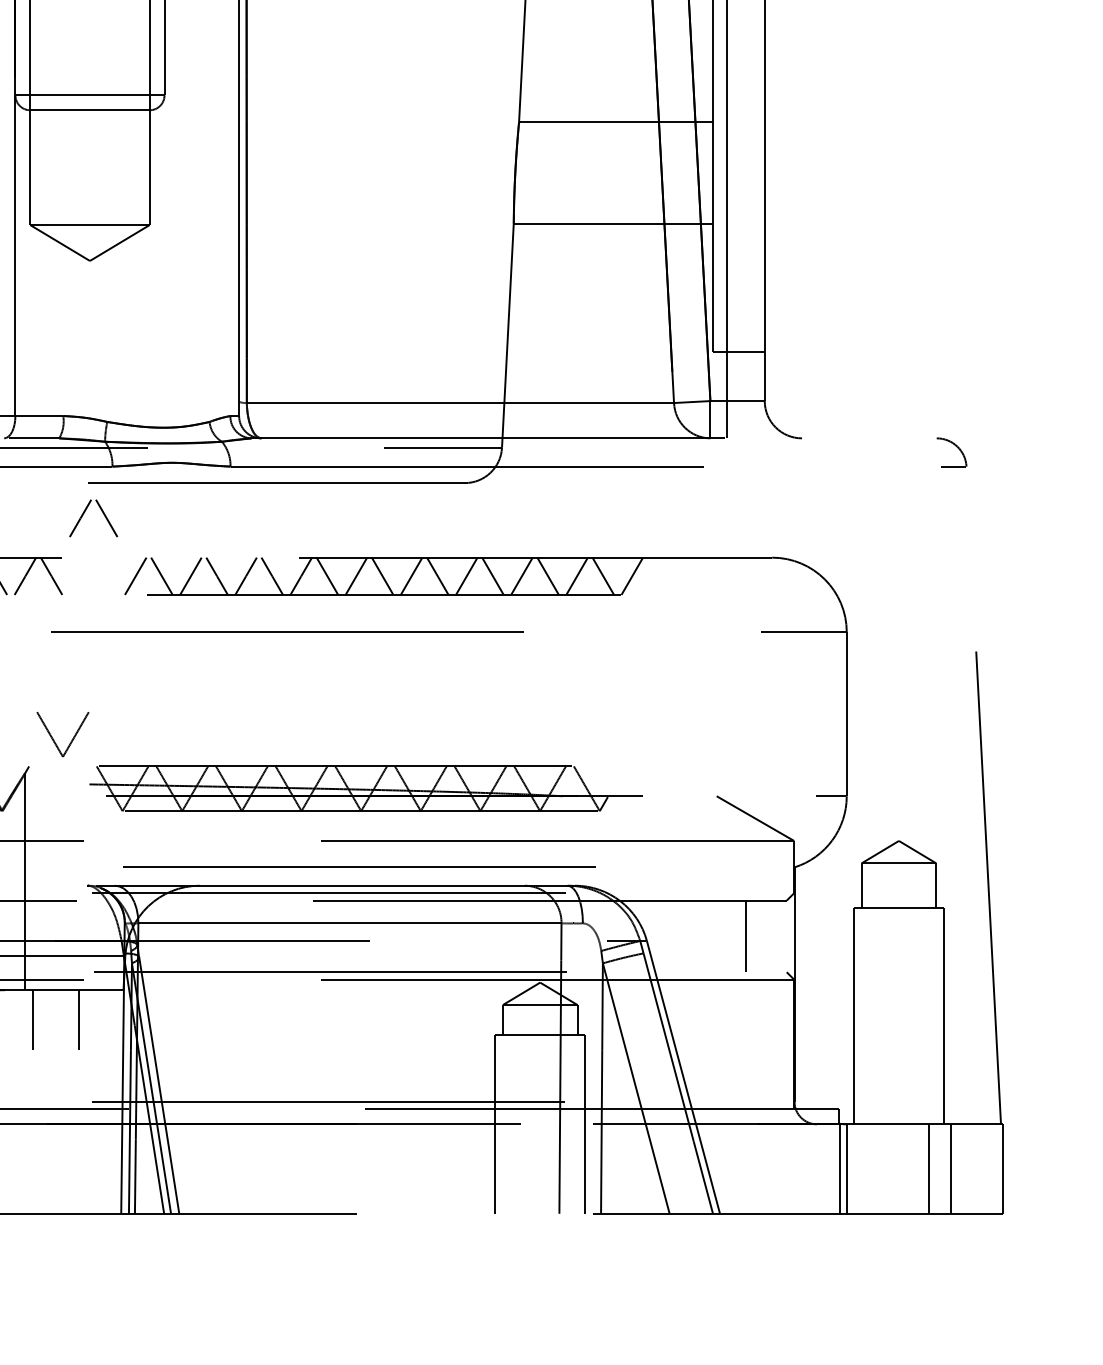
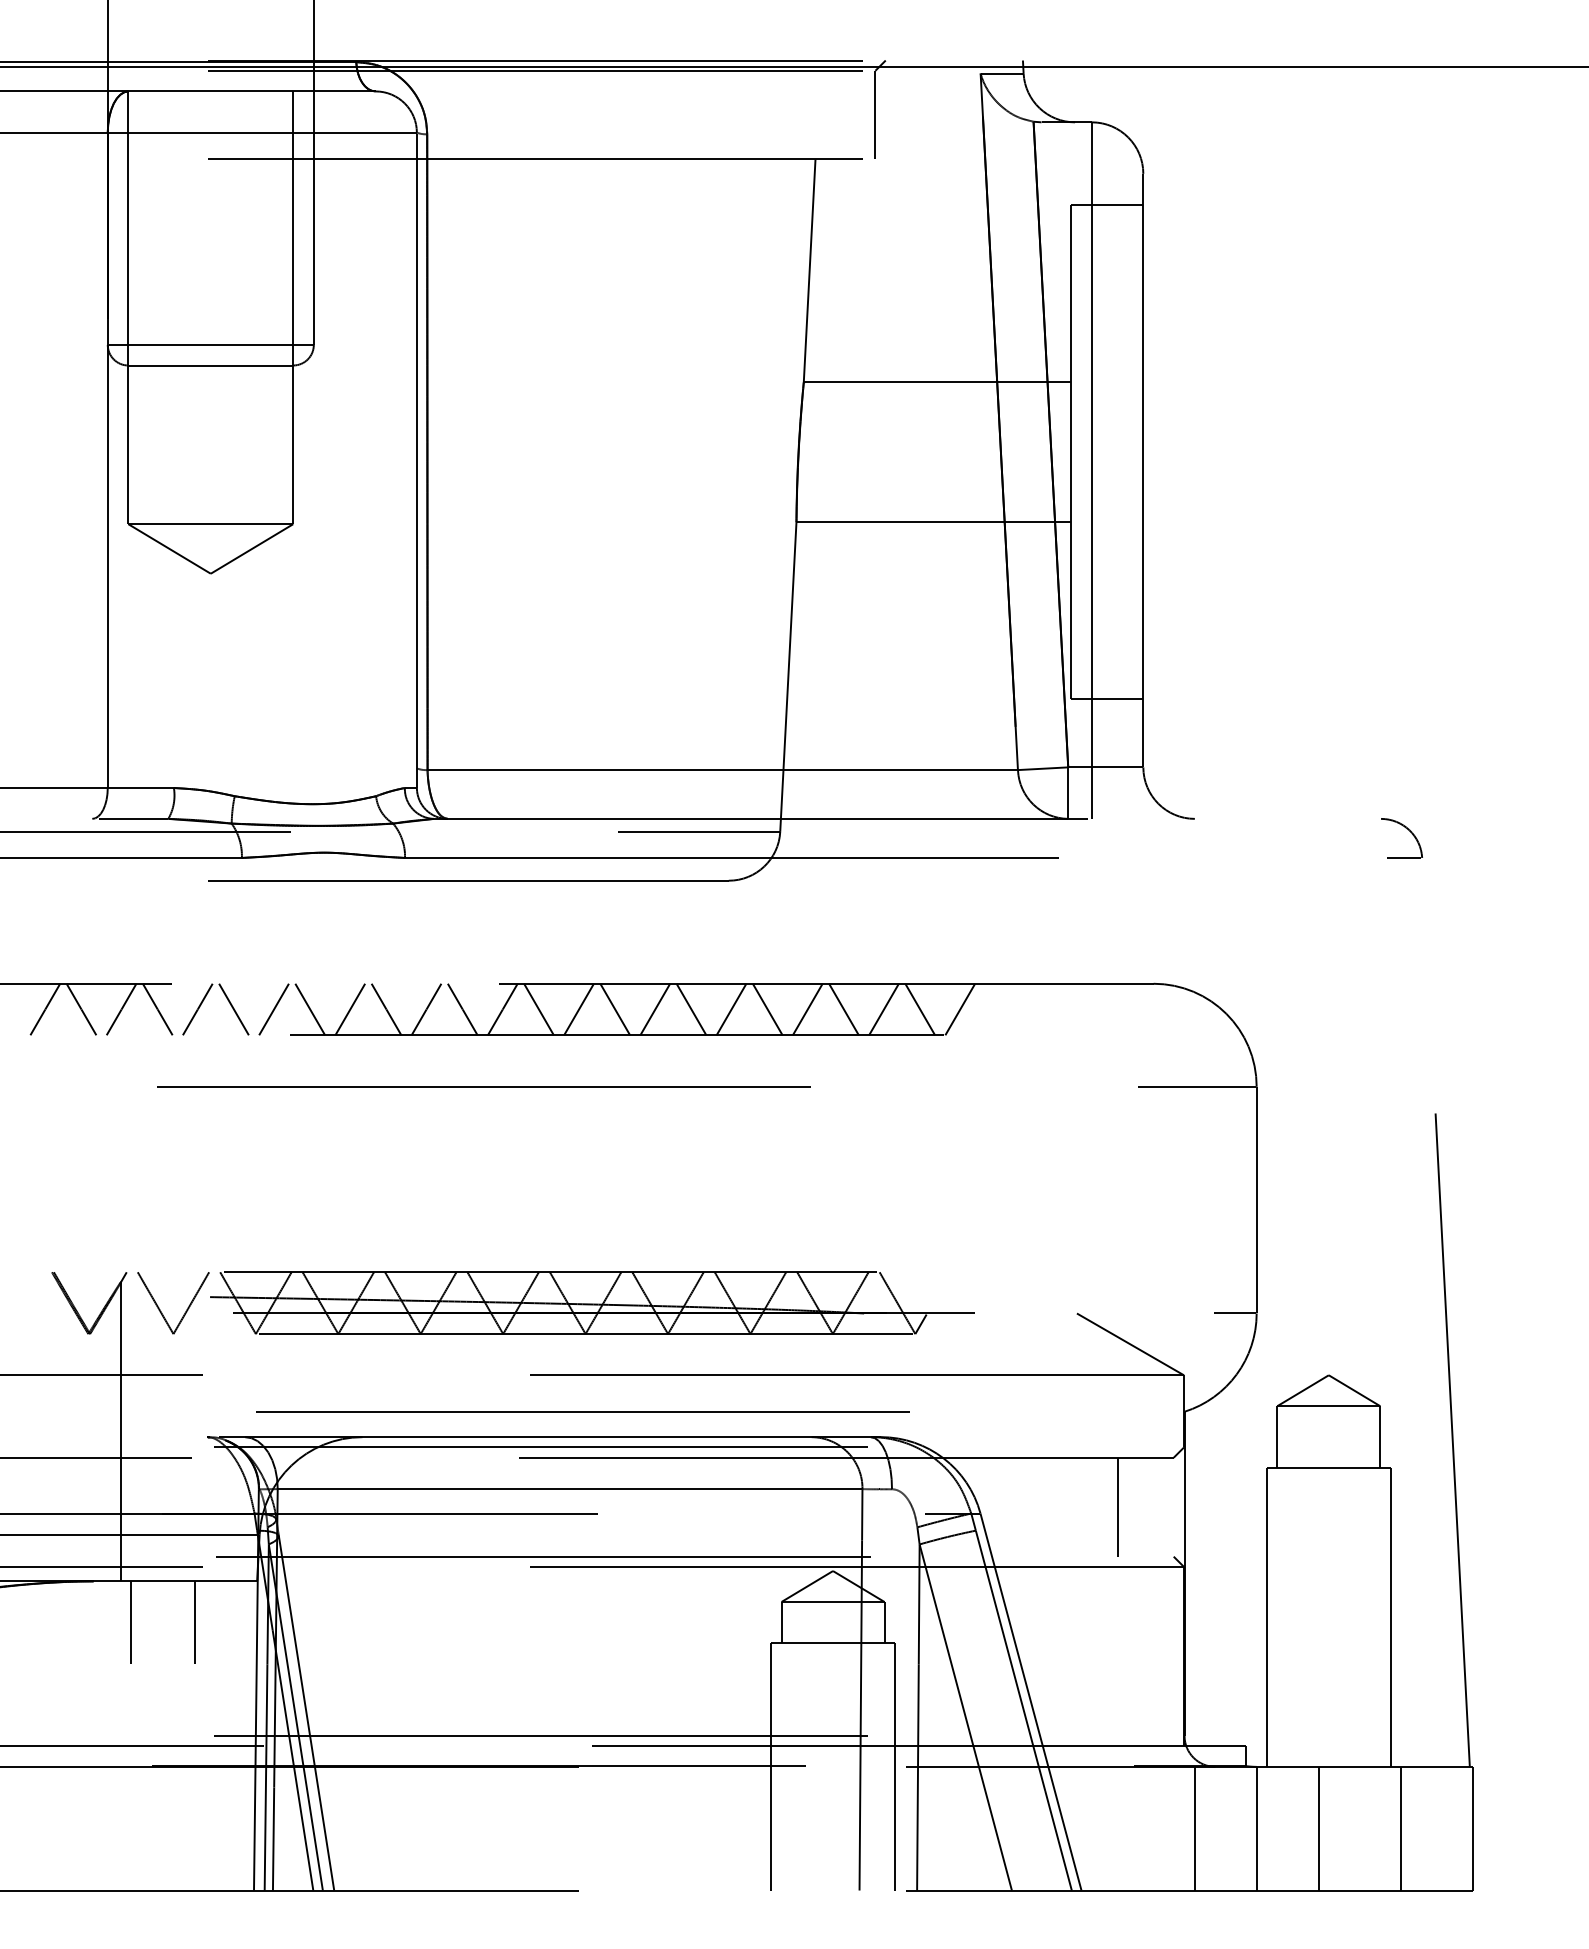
part: (85, 511) -> (204, 1000), moved
part: (55, 741) -> (162, 1312), moved
line: (840, 1168) -> (1195, 1828), moved
line: (929, 1168) -> (1319, 1828), moved

